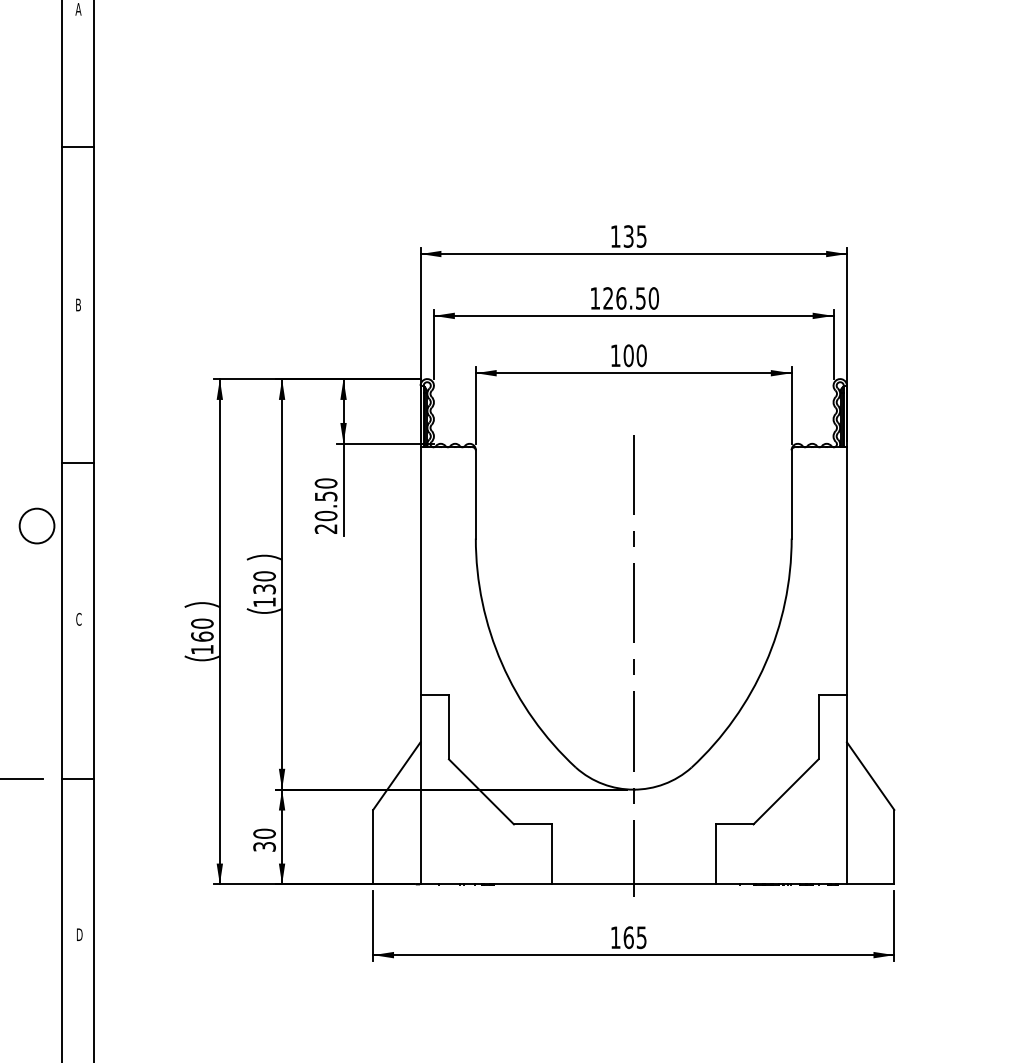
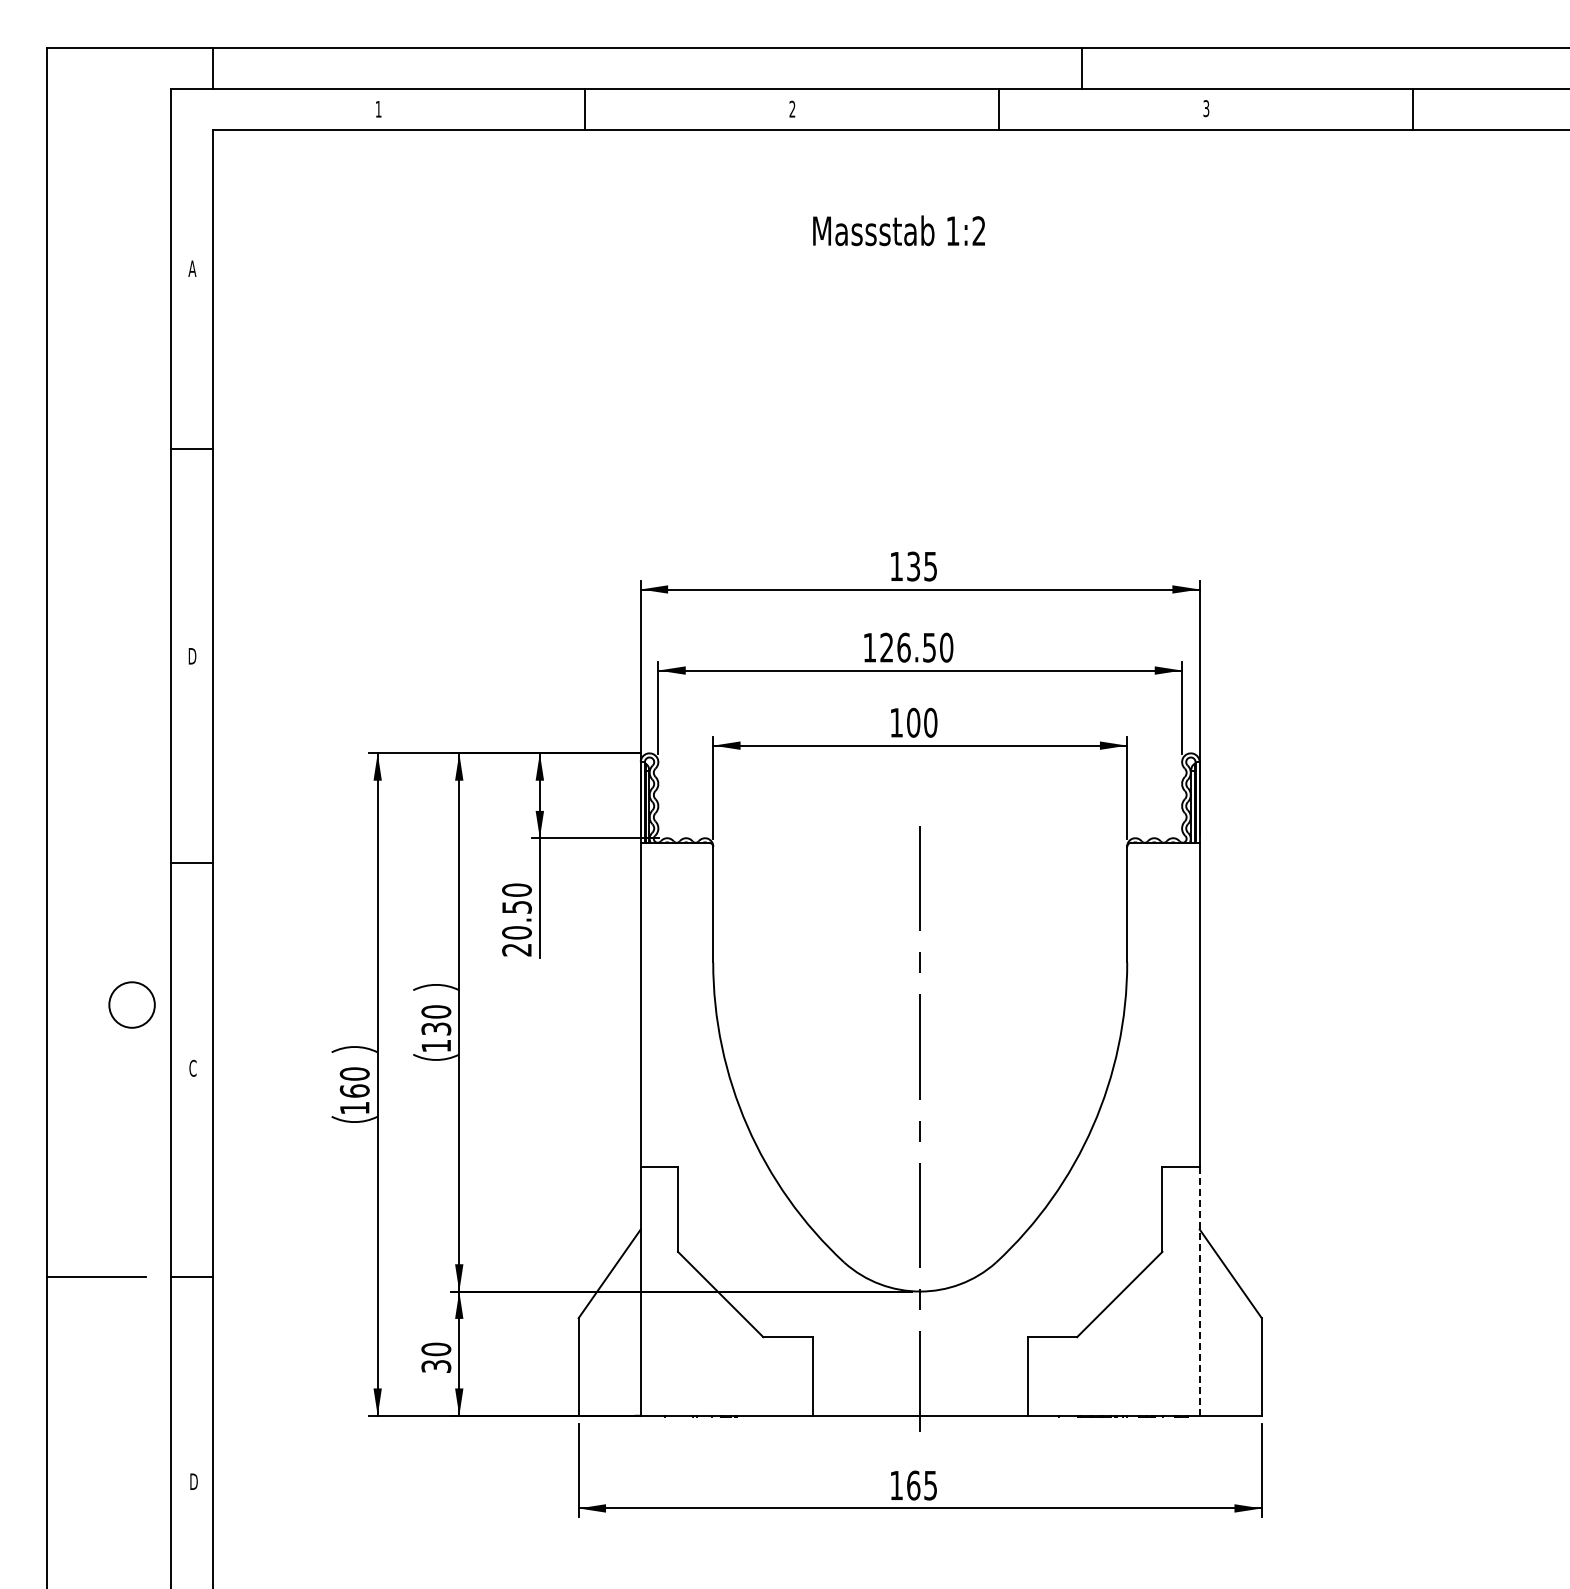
text: (78, 305) -> (192, 656), B -> D
circle: (36, 525) -> (131, 1004), moved
line: (846, 789) -> (1199, 1291), solid -> dashed

